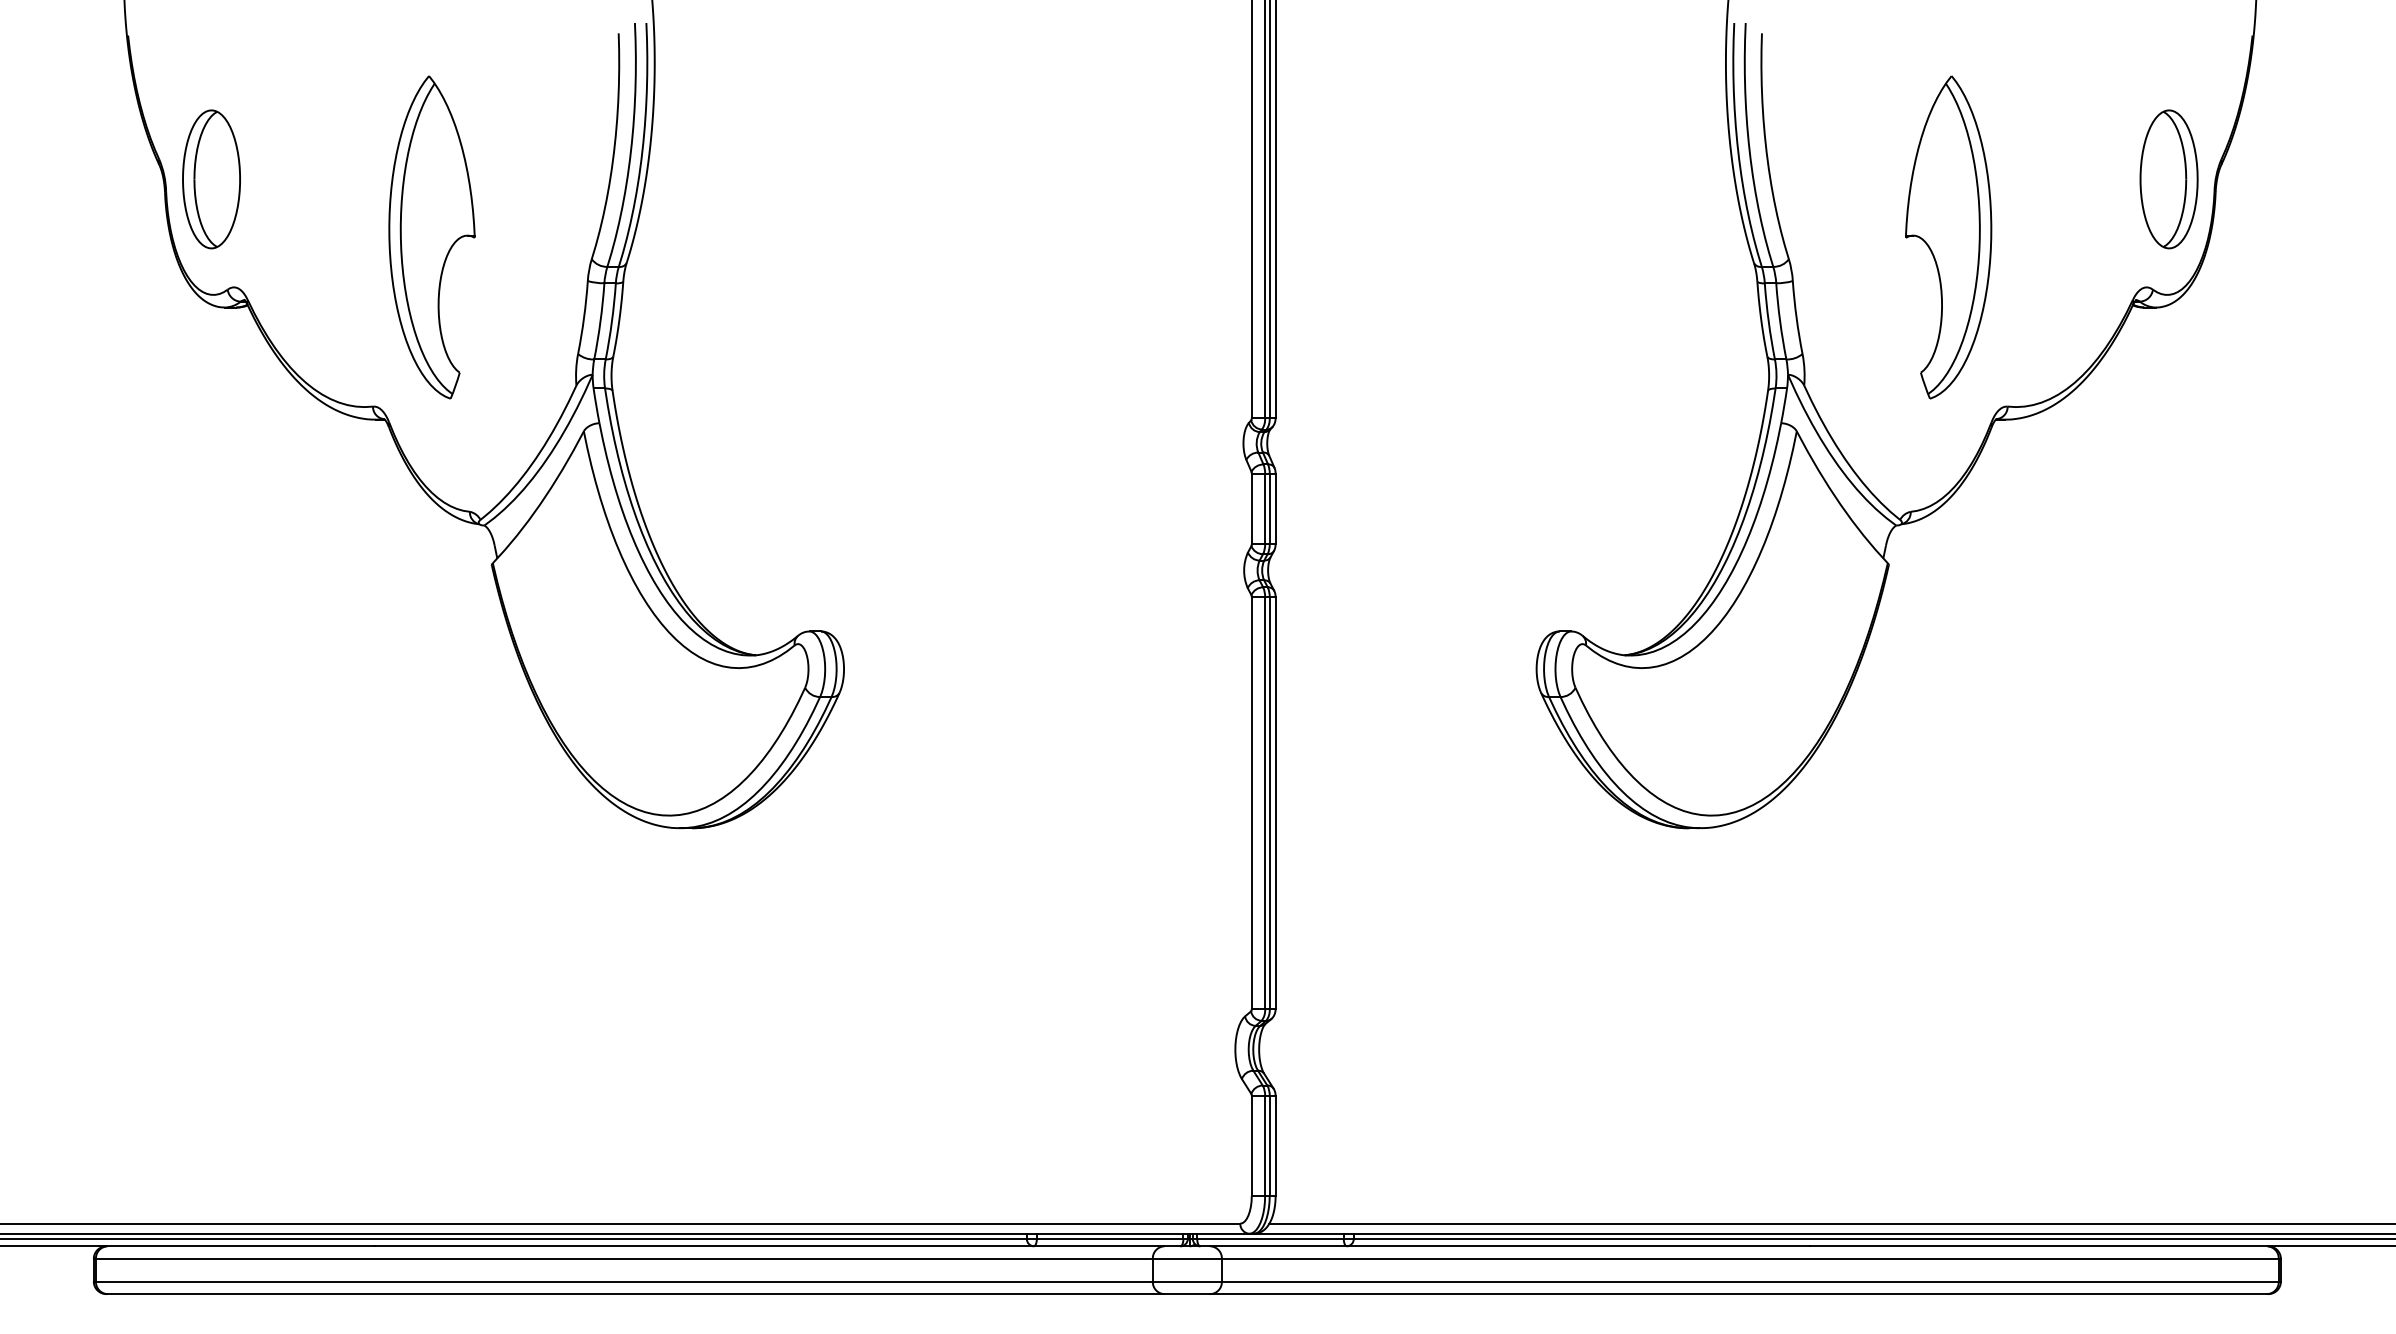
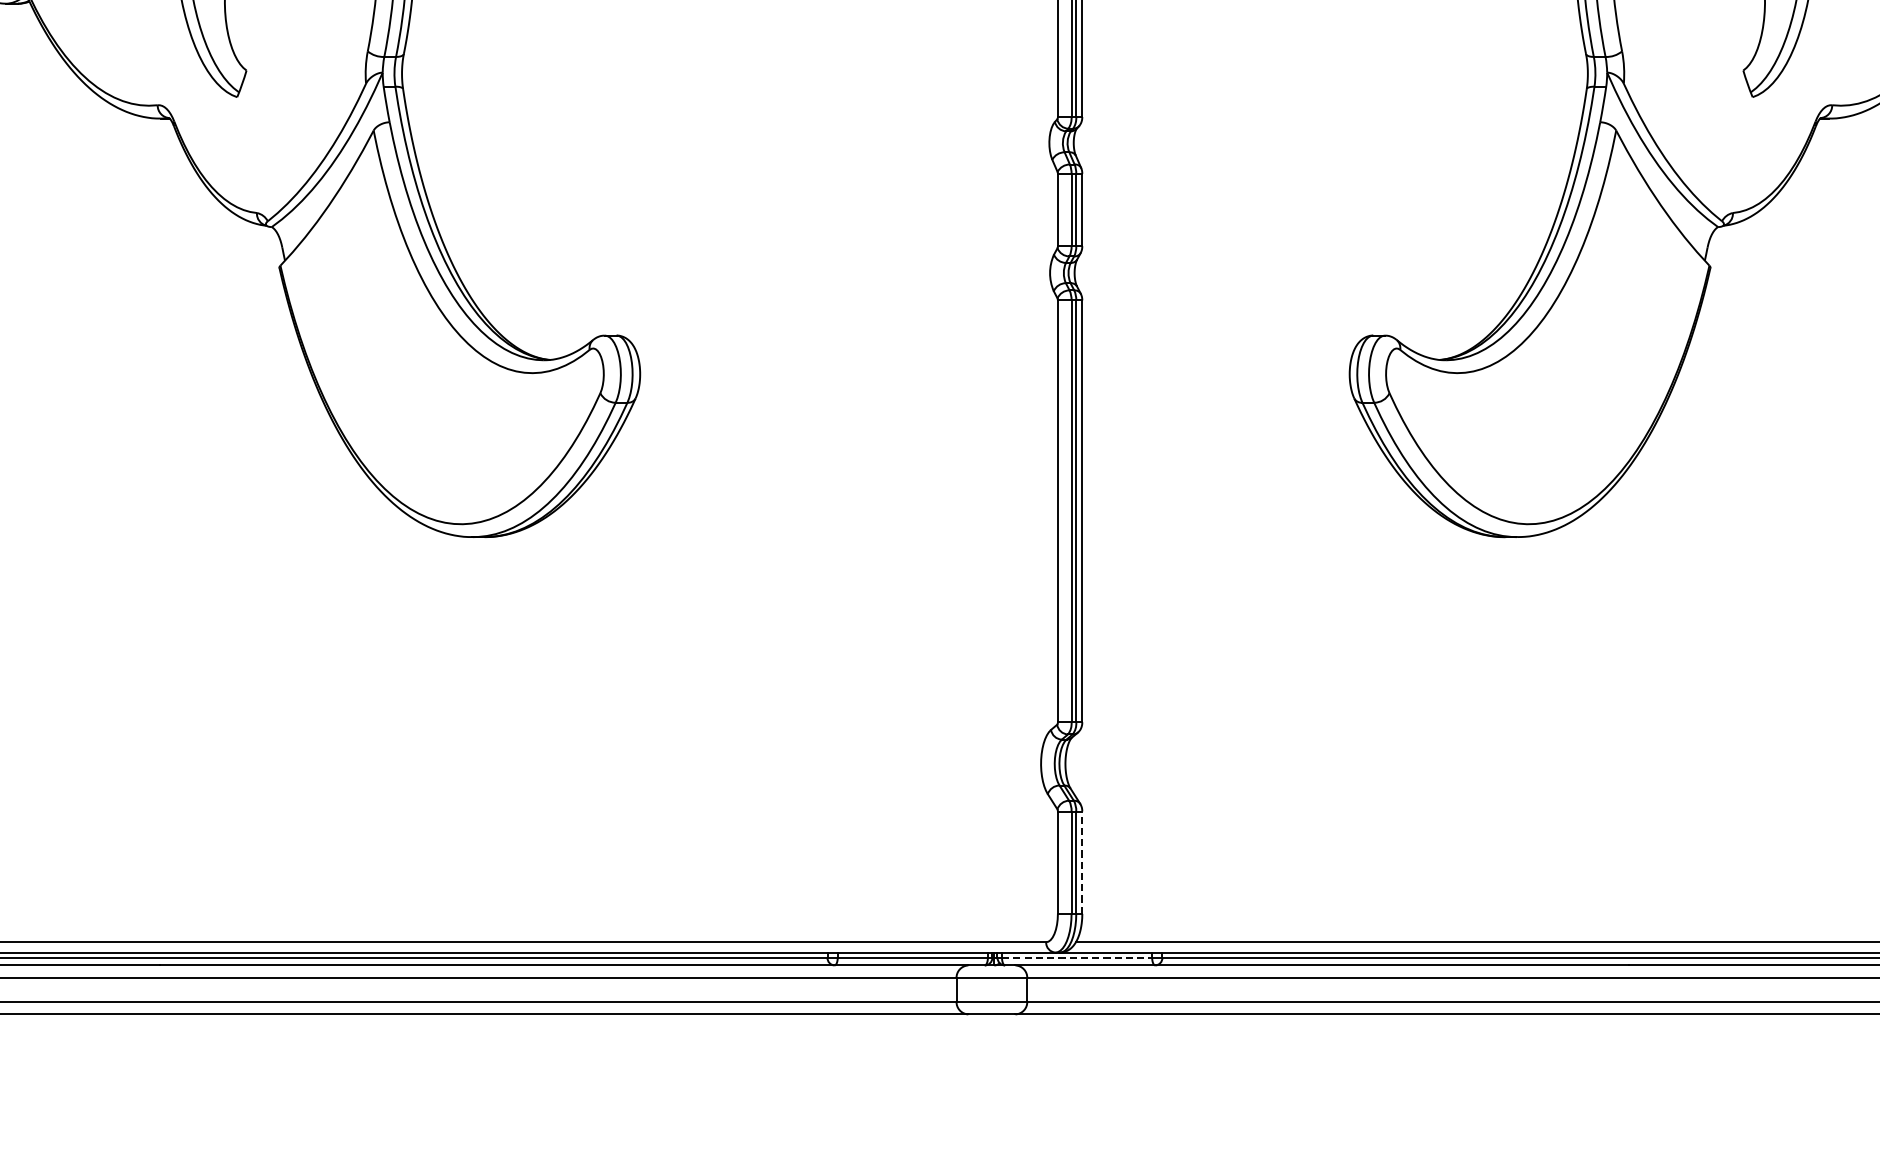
line: (1275, 1146) -> (1082, 863), solid -> dashed
line: (1270, 1238) -> (1077, 957), solid -> dashed

